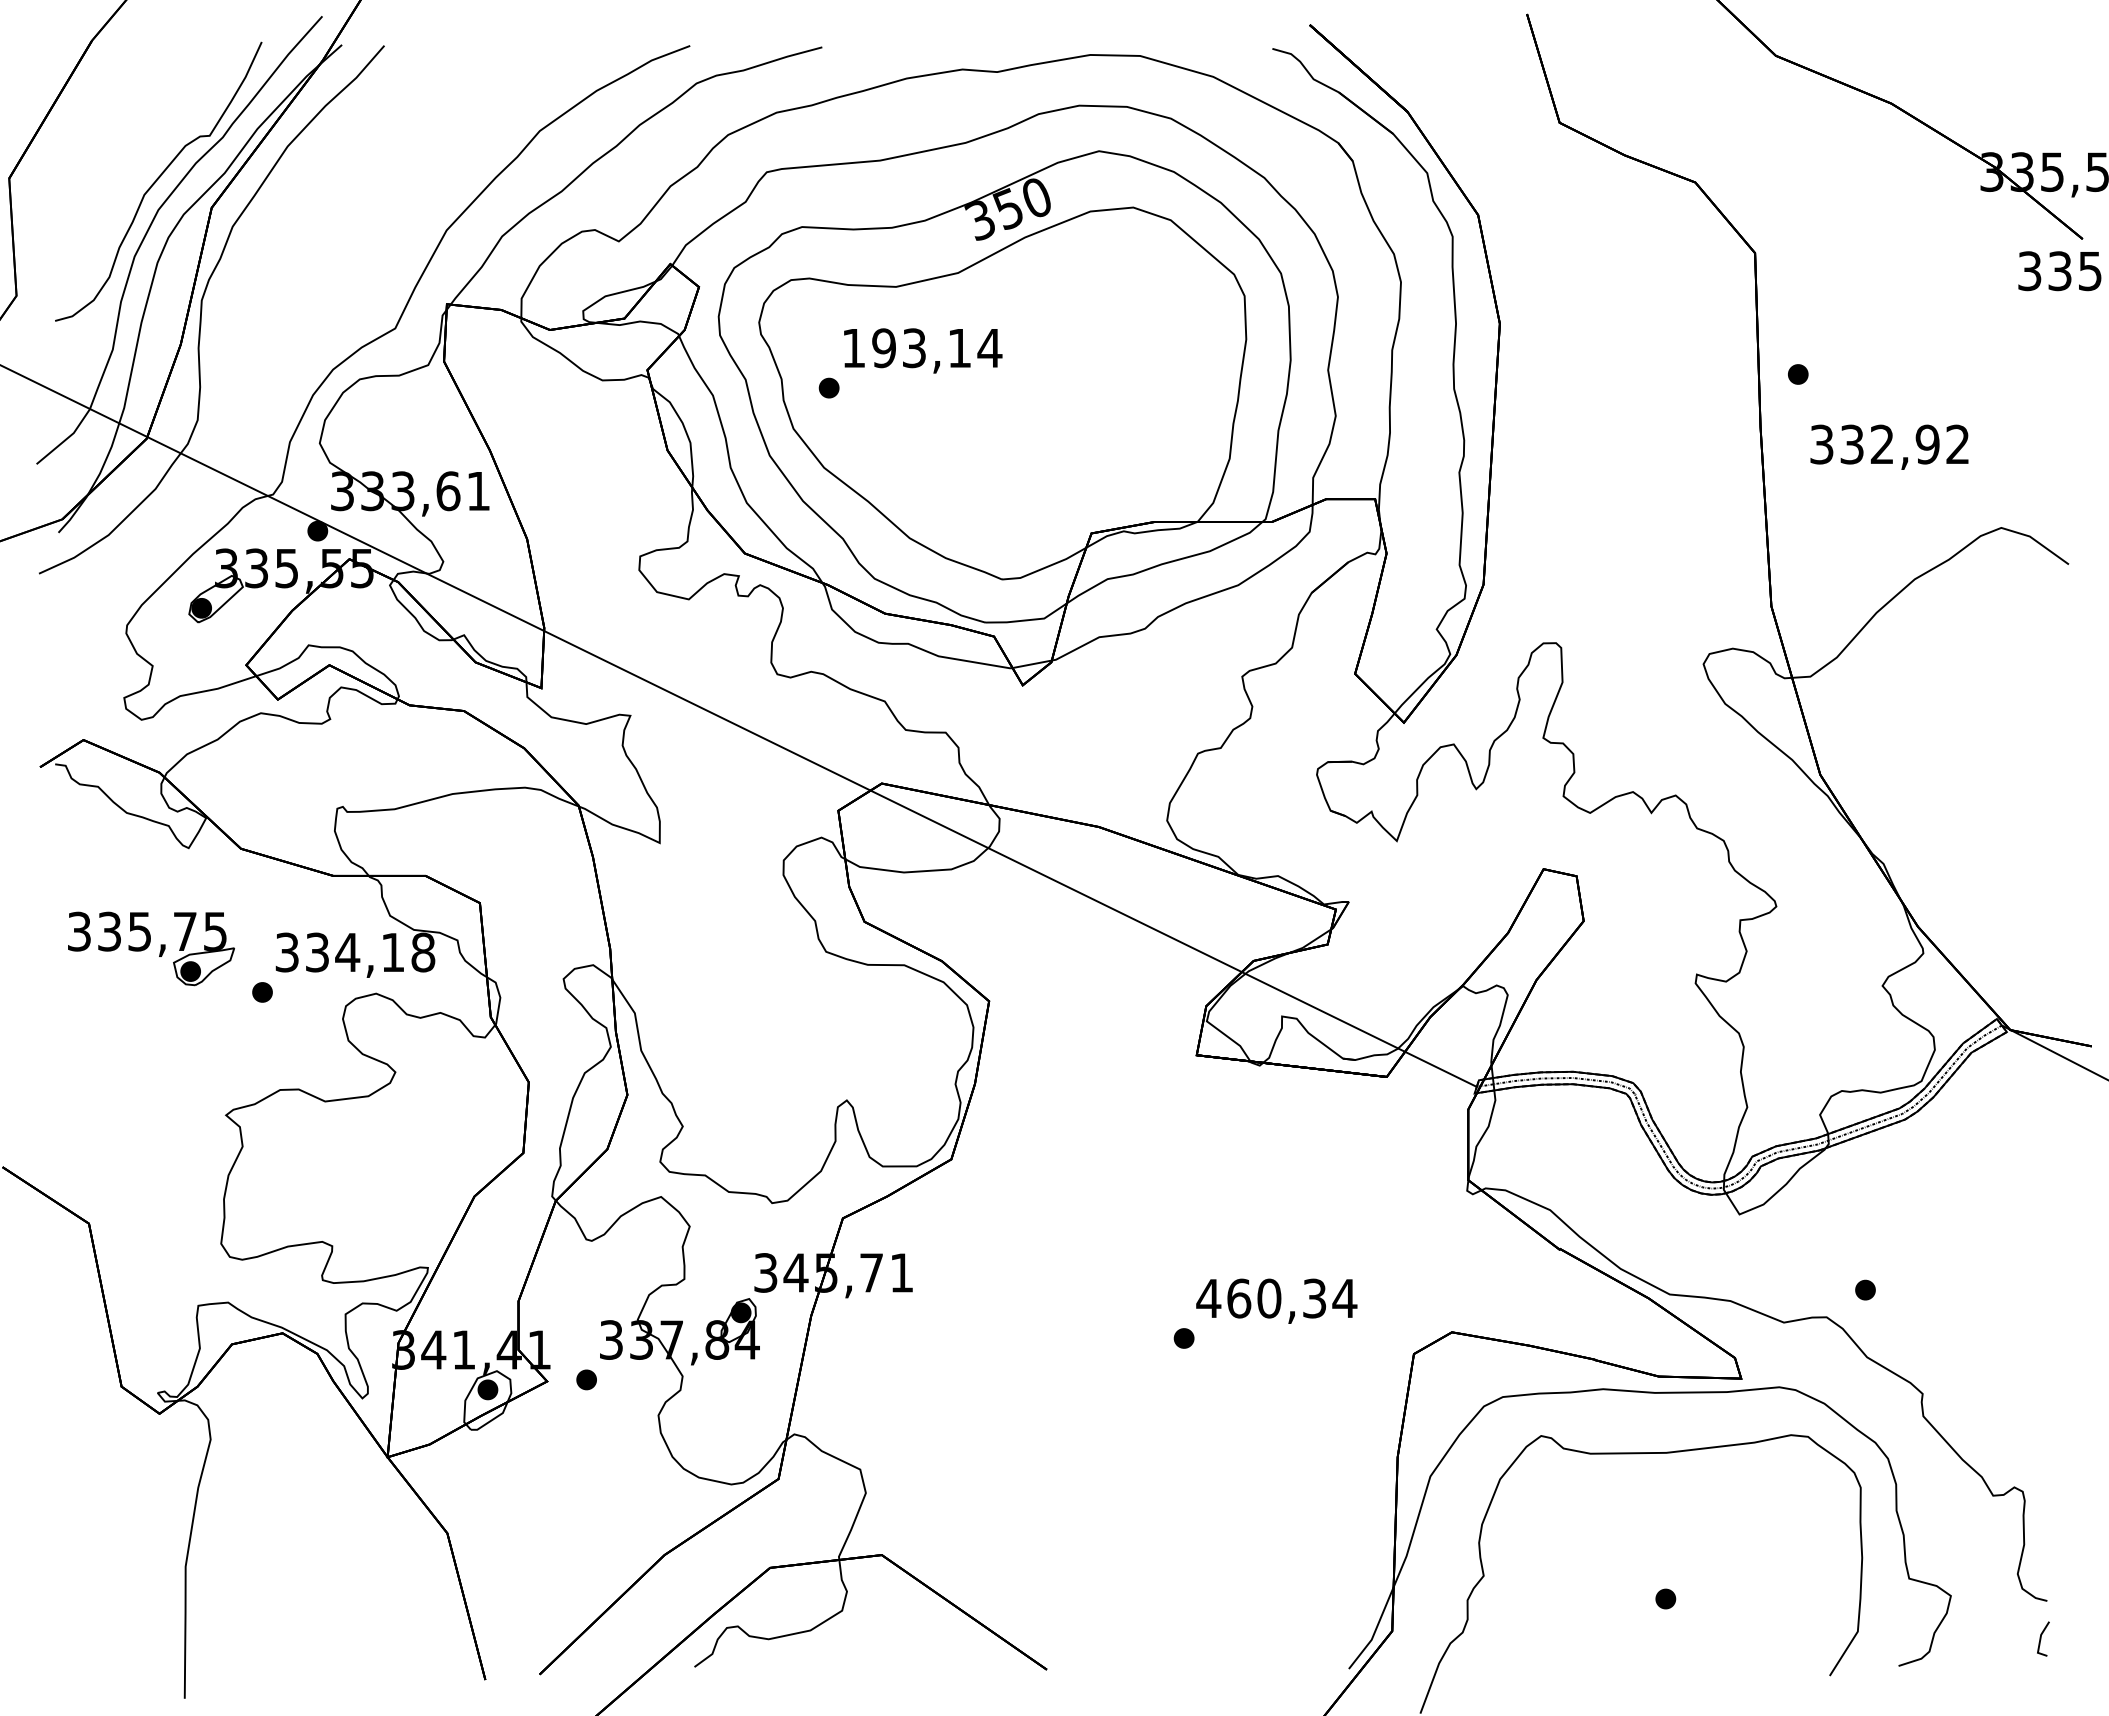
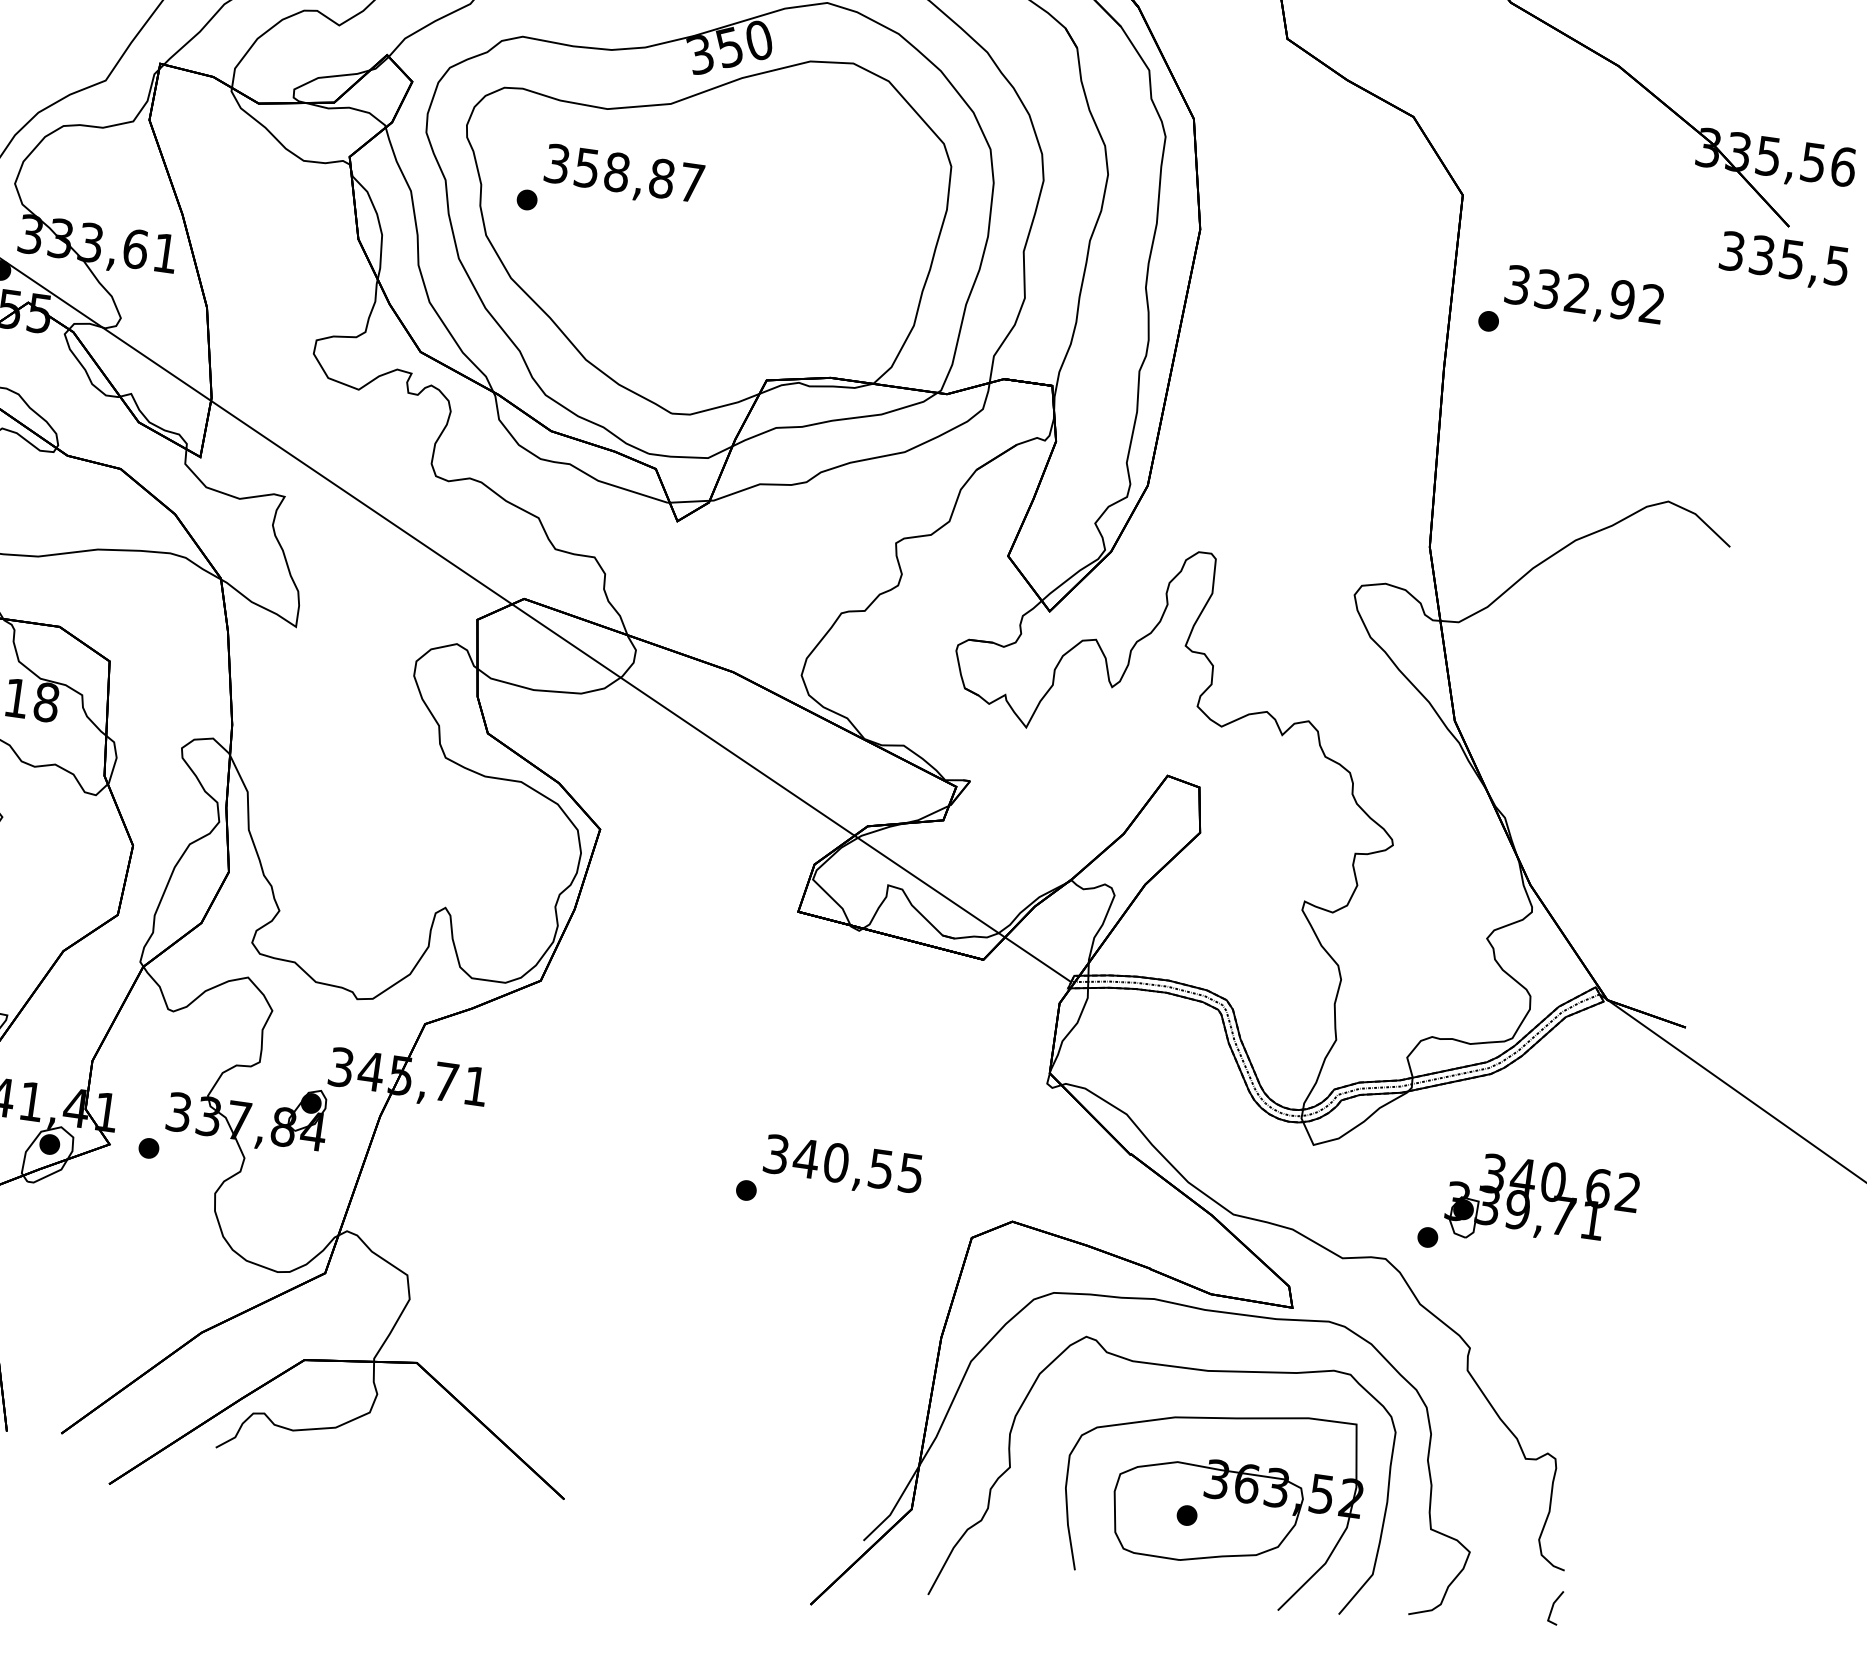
text: (922, 348) -> (625, 173), 193,14 -> 358,87
text: (1889, 446) -> (1584, 296), moved
part: (1973, 1241) -> (1541, 1204), added
text: (1276, 1298) -> (843, 1163), 460,34 -> 340,55
part: (1688, 1582) -> (1211, 1502), added

